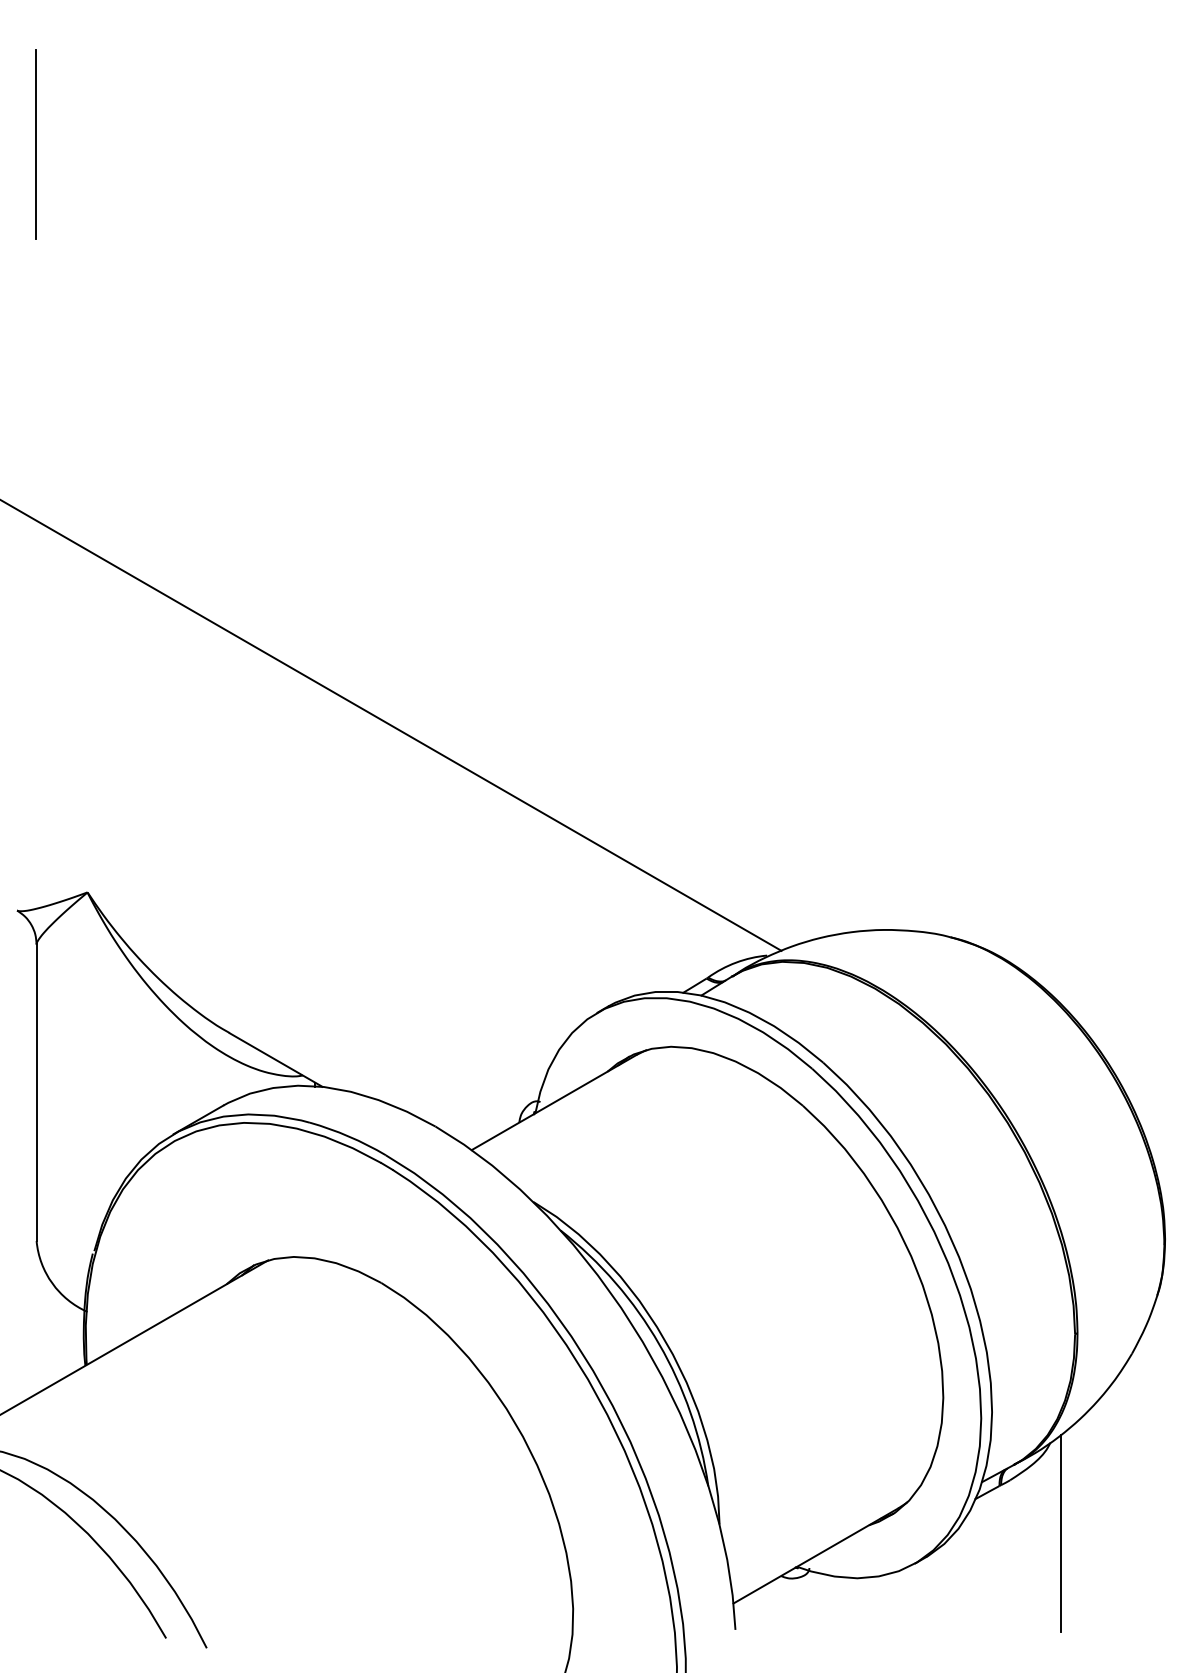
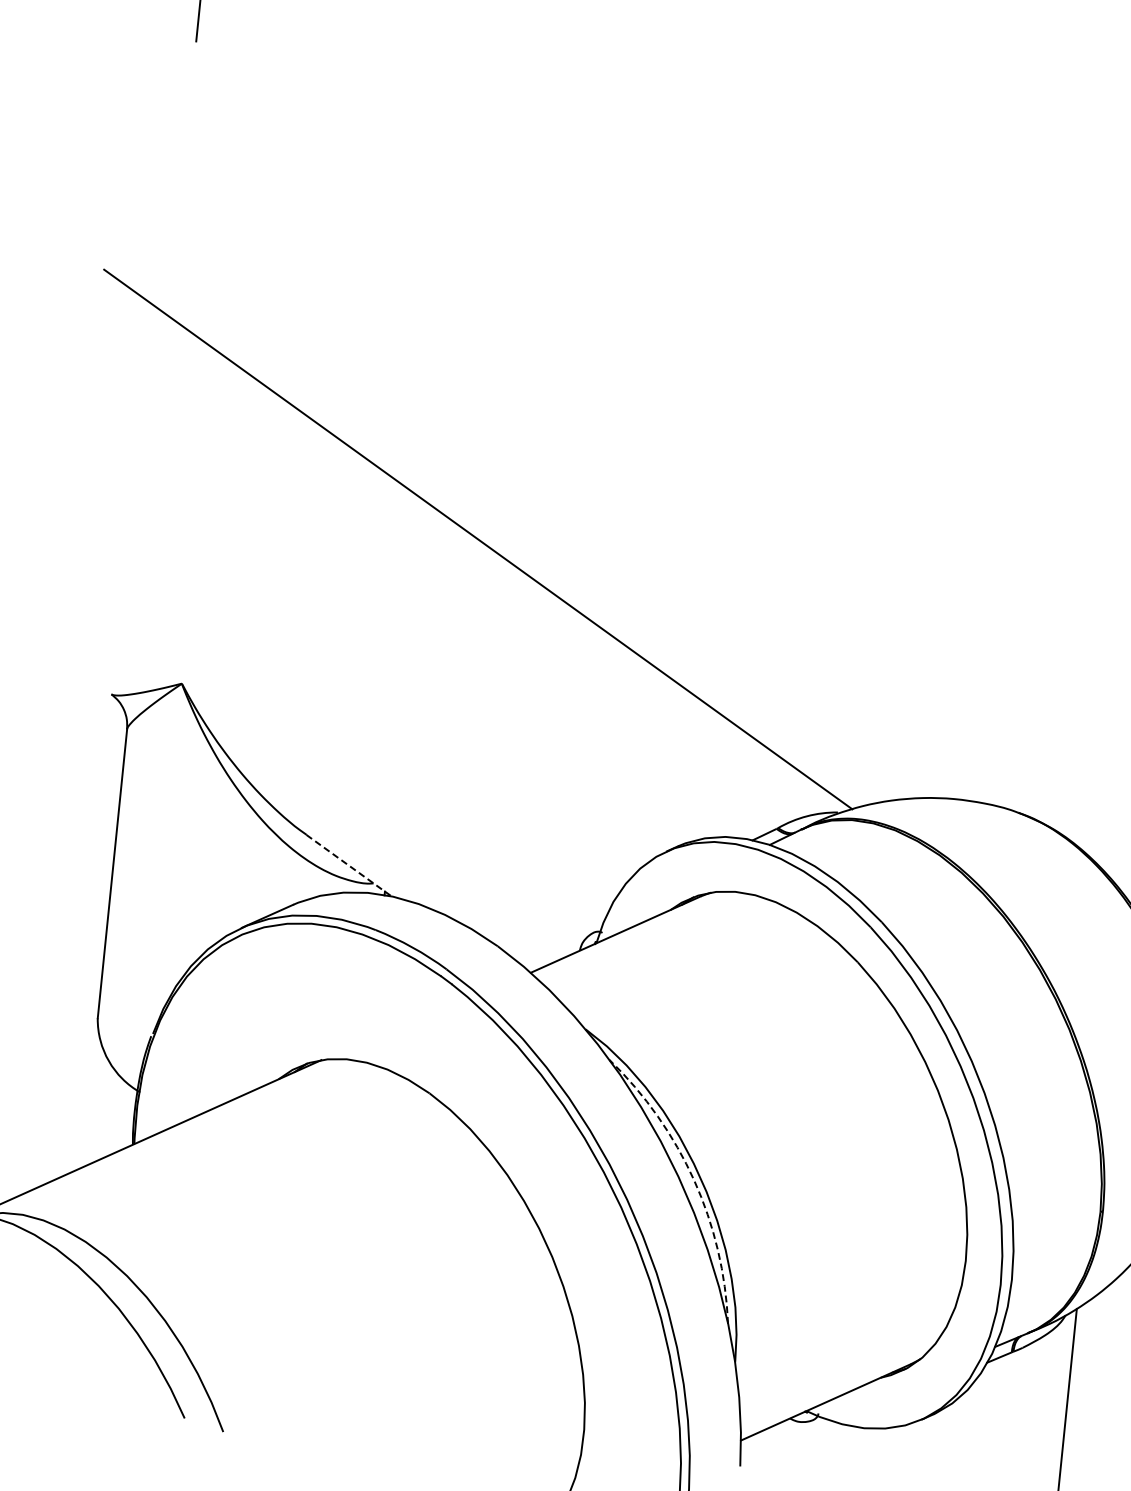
line: (276, 1060) -> (349, 866), solid -> dashed
arc: (659, 1344) -> (694, 1180), solid -> dashed

